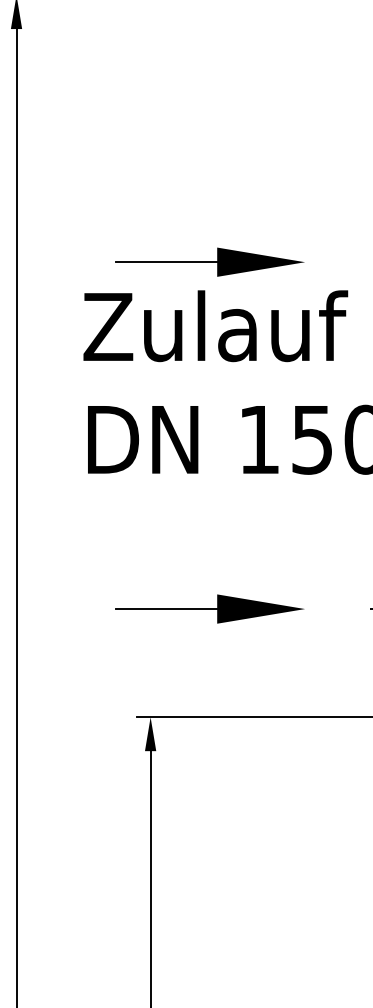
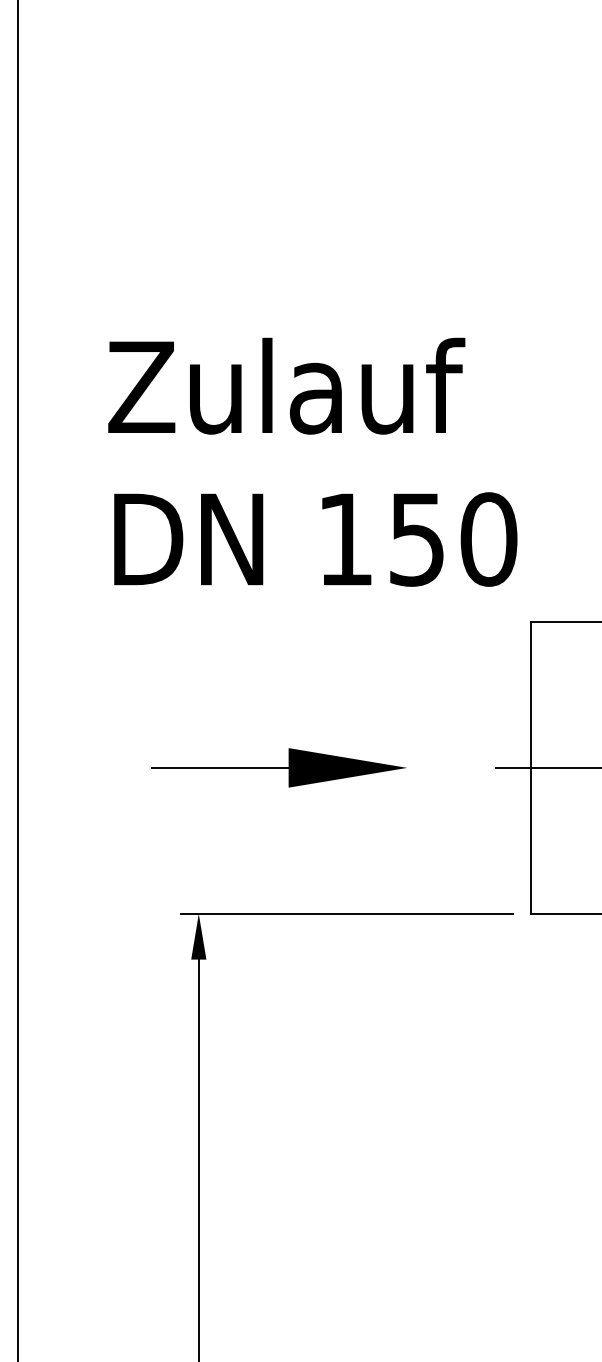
part: (209, 261) -> (278, 299), removed

